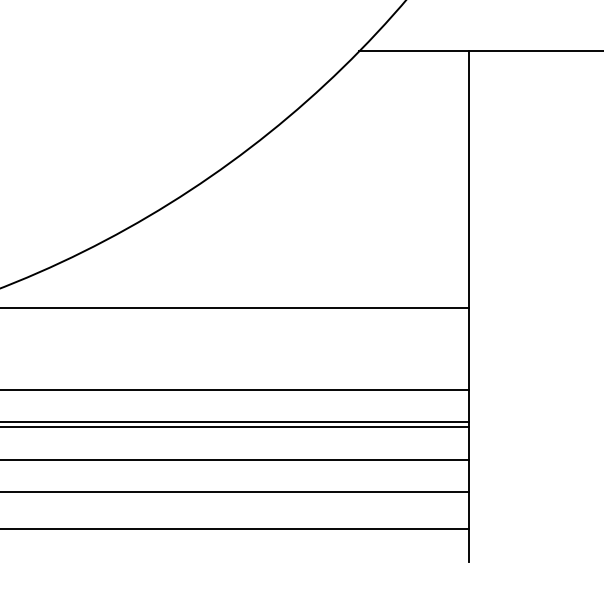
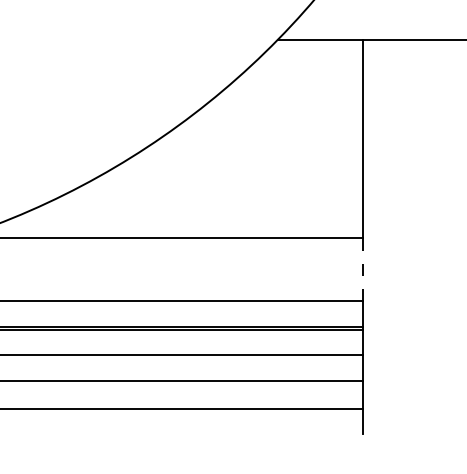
line: (469, 348) -> (362, 269), solid -> dashed

